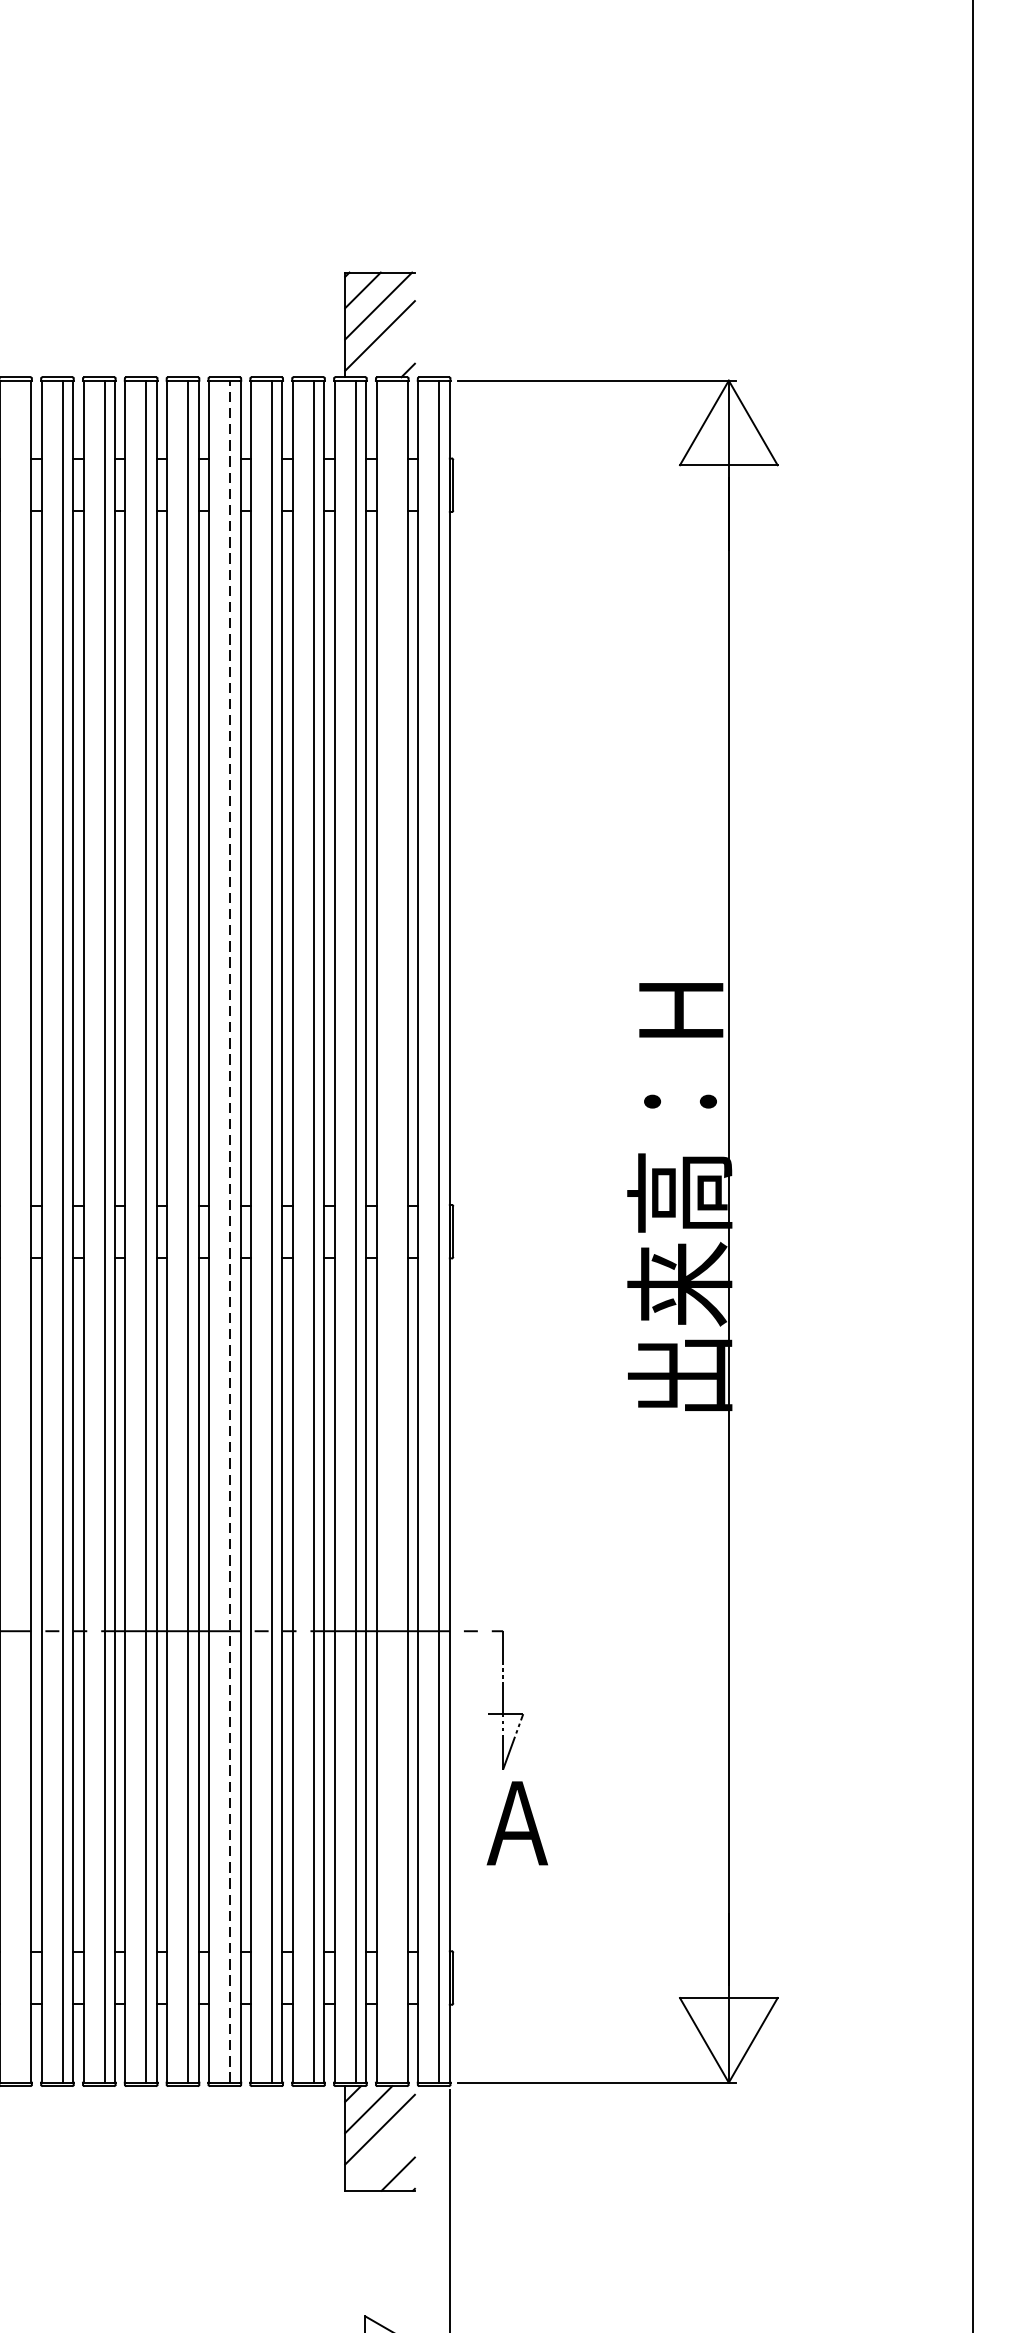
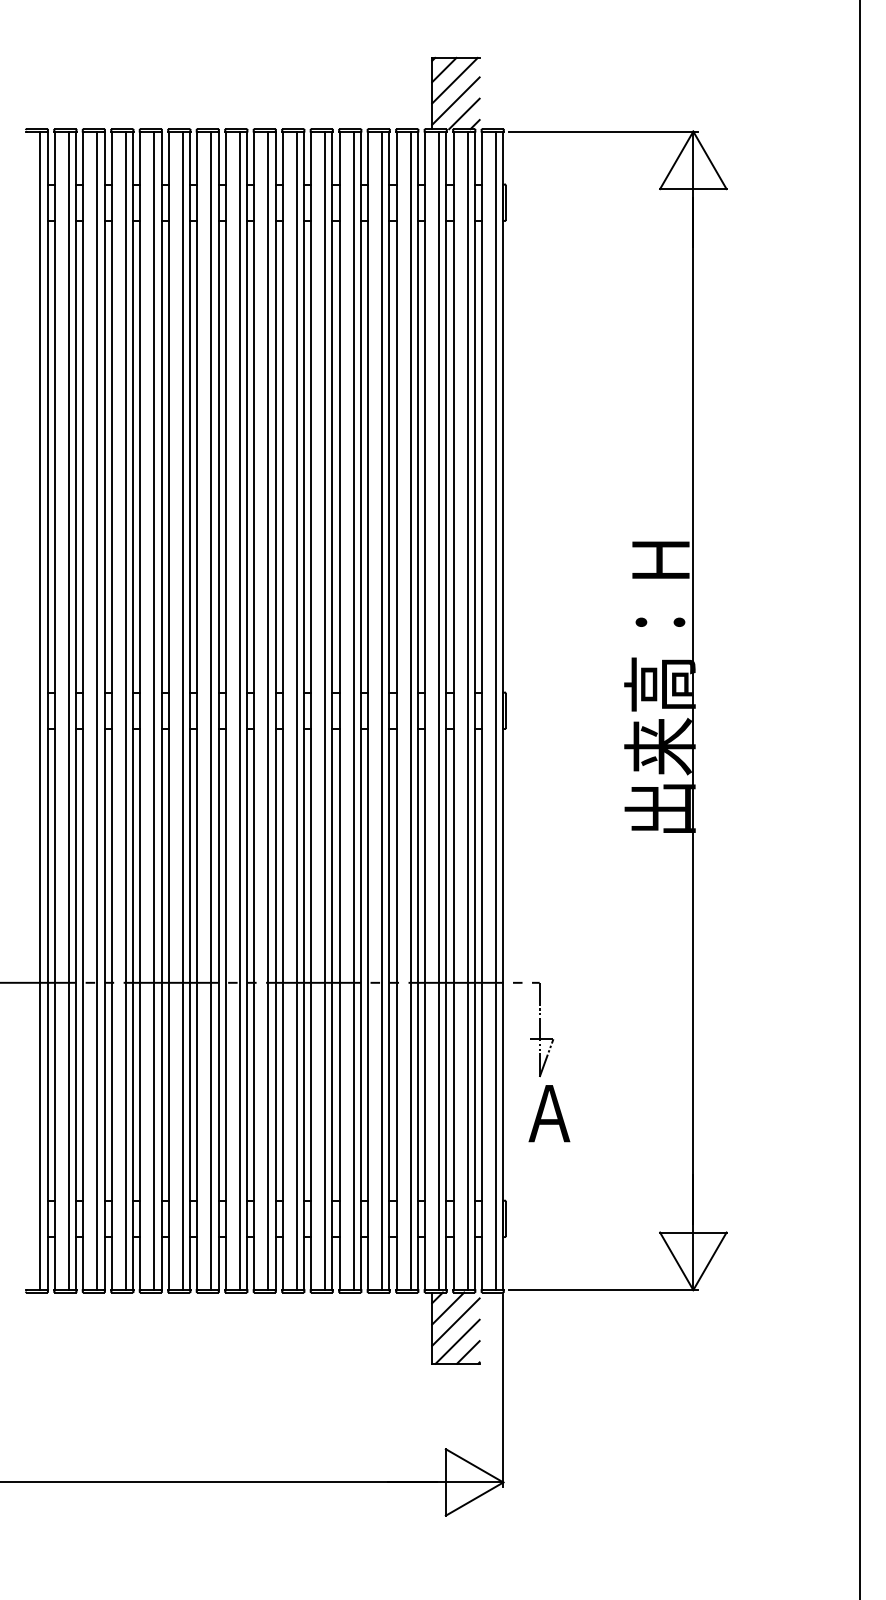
line: (392, 354) -> (464, 113), added
line: (20, 1231) -> (211, 710), added
line: (229, 1231) -> (353, 710), dashed -> solid
line: (397, 1231) -> (467, 710), added
line: (382, 2158) -> (457, 1341), added

